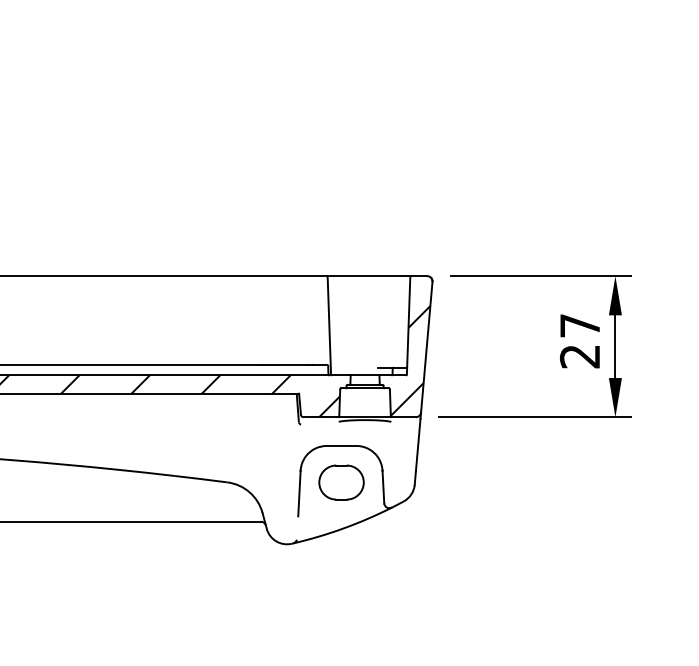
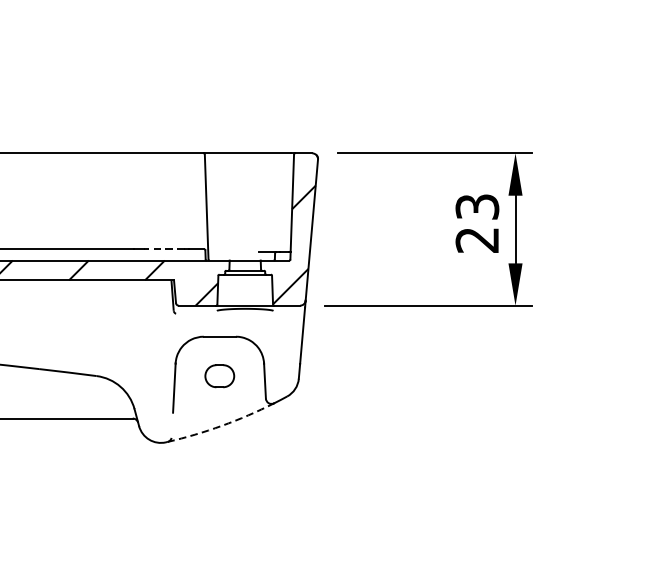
text: (579, 325) -> (476, 206), 27 -> 23
line: (290, 364) -> (164, 248), solid -> dashed
part: (341, 482) -> (219, 376), size x0.6
arc: (343, 528) -> (221, 425), solid -> dashed

